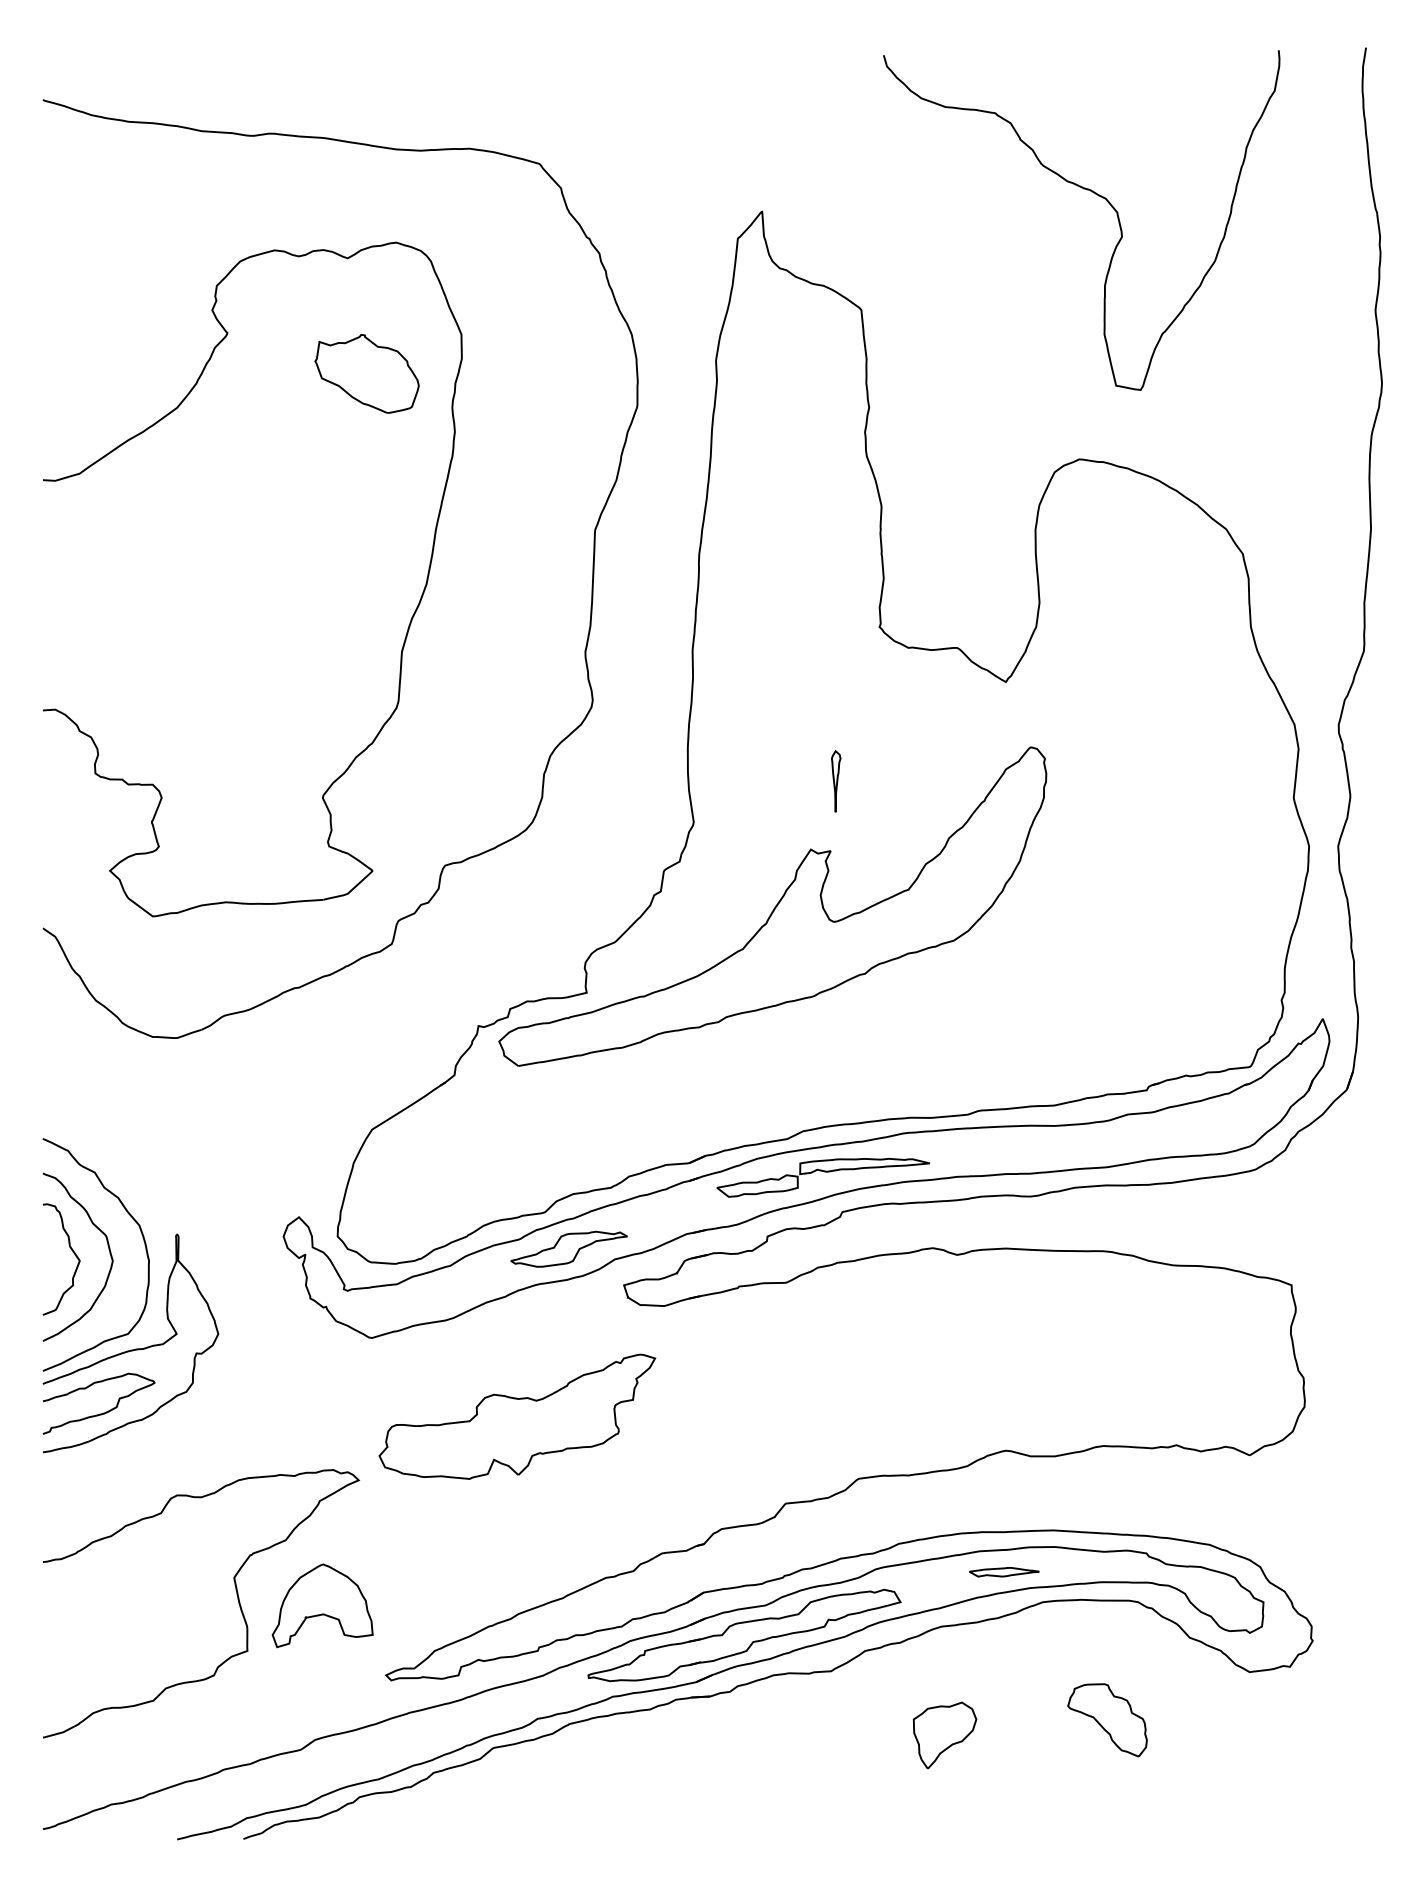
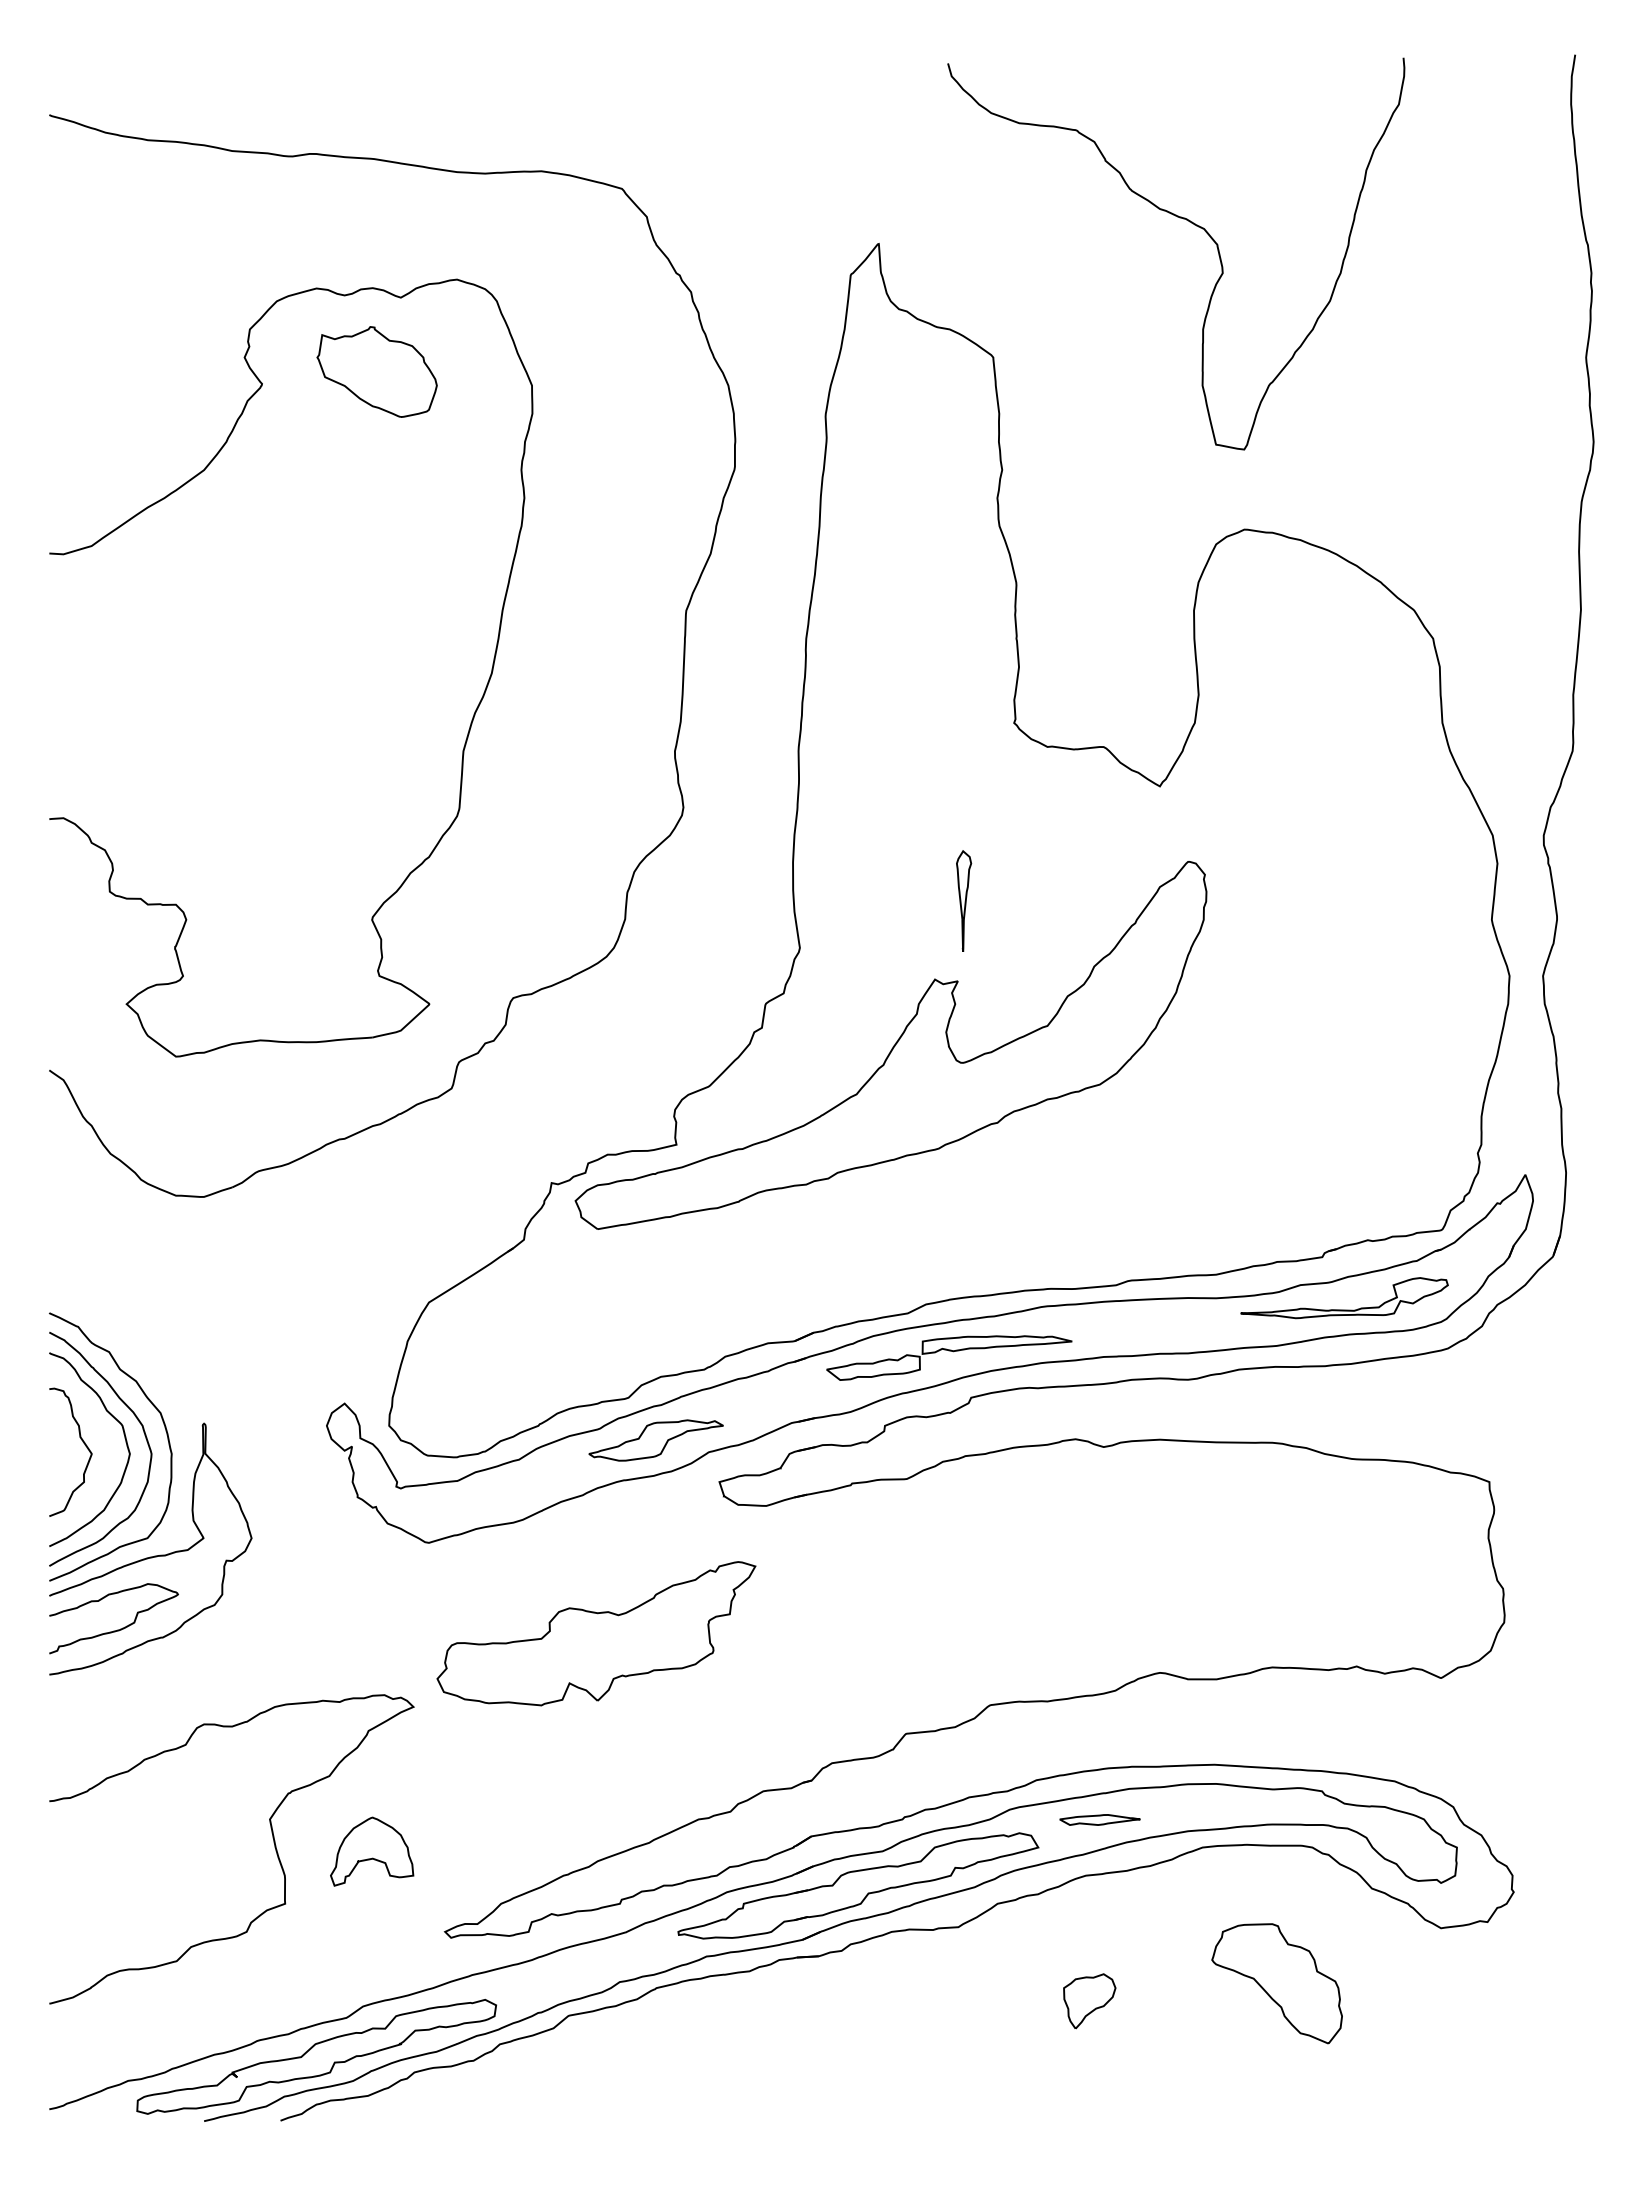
curve: (1097, 195) -> (1194, 225), moved
part: (366, 373) -> (376, 371), moved
part: (836, 781) -> (964, 900), size x1.43
part: (1165, 1135) -> (1344, 1309), added
curve: (125, 1244) -> (144, 1435), added
part: (1003, 1571) -> (1099, 1819), moved
part: (323, 1605) -> (372, 1851), size x0.71
part: (1107, 1720) -> (1276, 1983), size x1.43
part: (944, 1735) -> (1089, 2001), size x0.71
part: (274, 1783) -> (316, 2056), added

